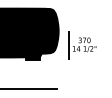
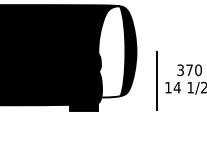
fill: (46, 31) -> (111, 52), removed

